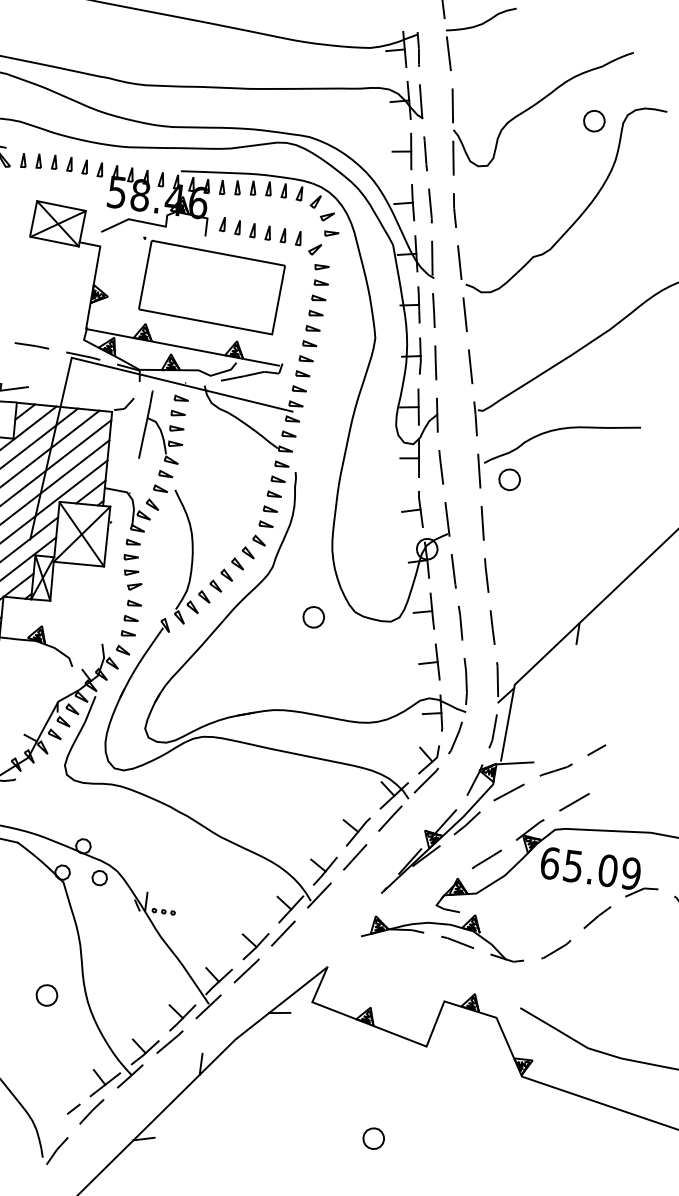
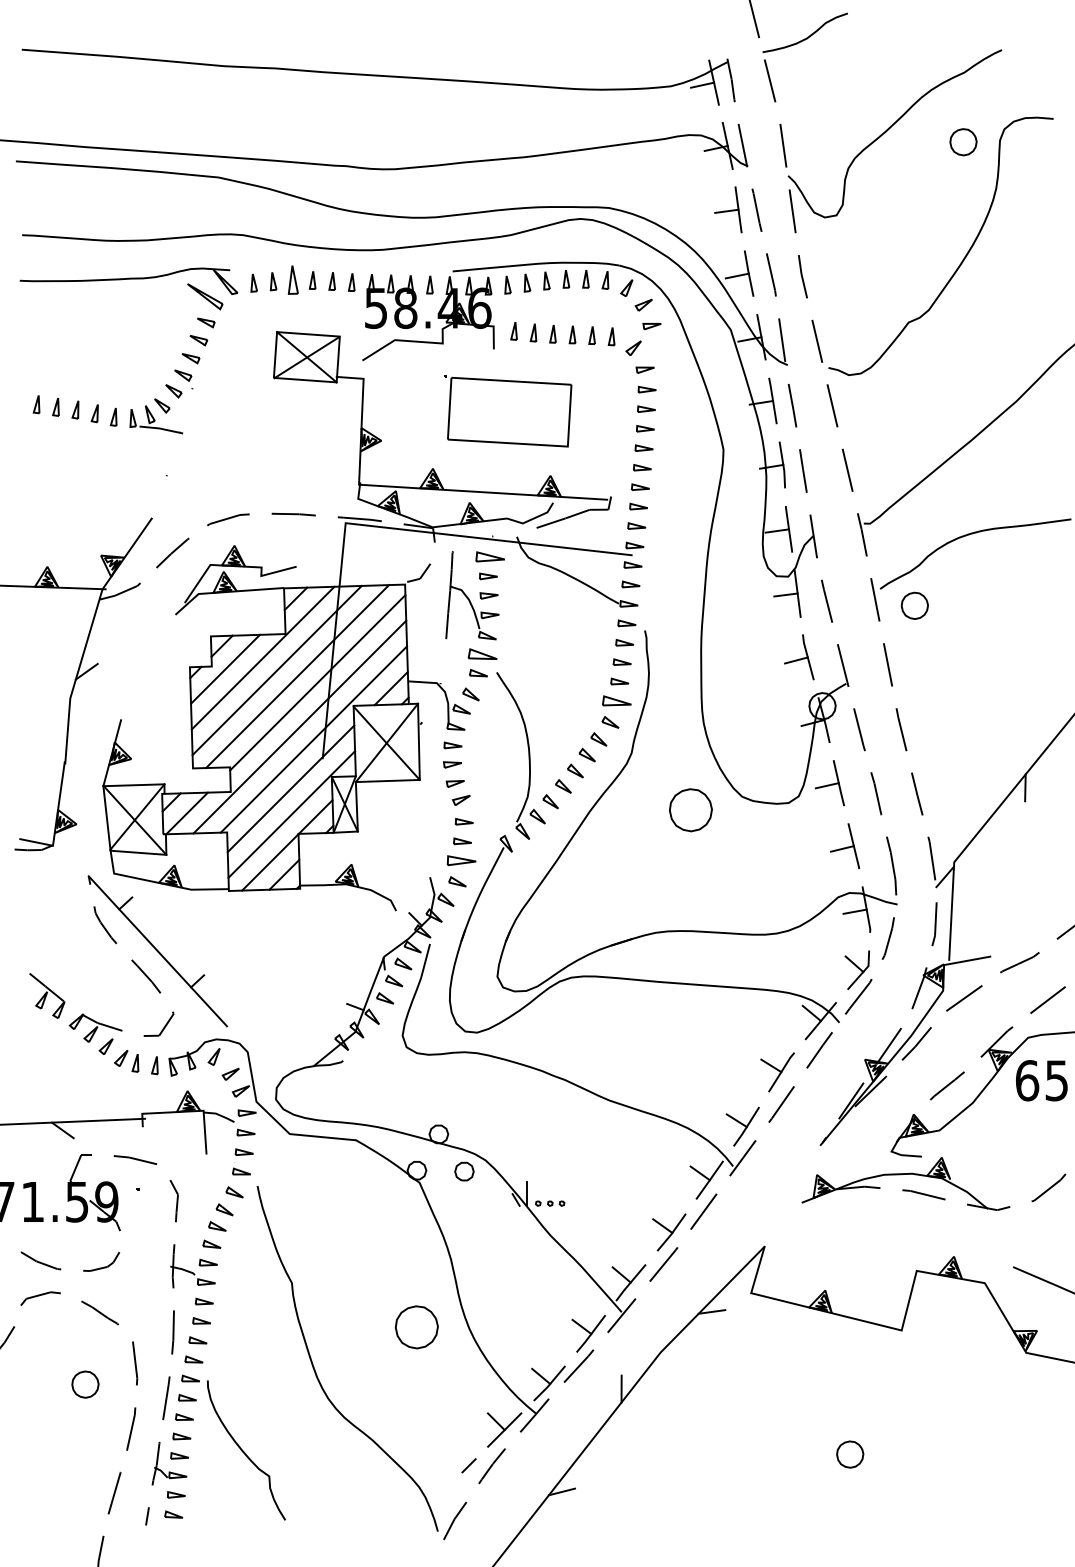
part: (54, 162) -> (292, 280), size x1.6
part: (209, 286) -> (507, 411), size x0.7
part: (181, 398) -> (489, 556), size x1.6
part: (165, 473) -> (482, 653), size x1.6
part: (266, 524) -> (616, 700), size x1.6
part: (314, 617) -> (691, 809), size x1.6
part: (128, 633) -> (461, 860), size x1.6
part: (47, 995) -> (417, 1327), size x1.6

